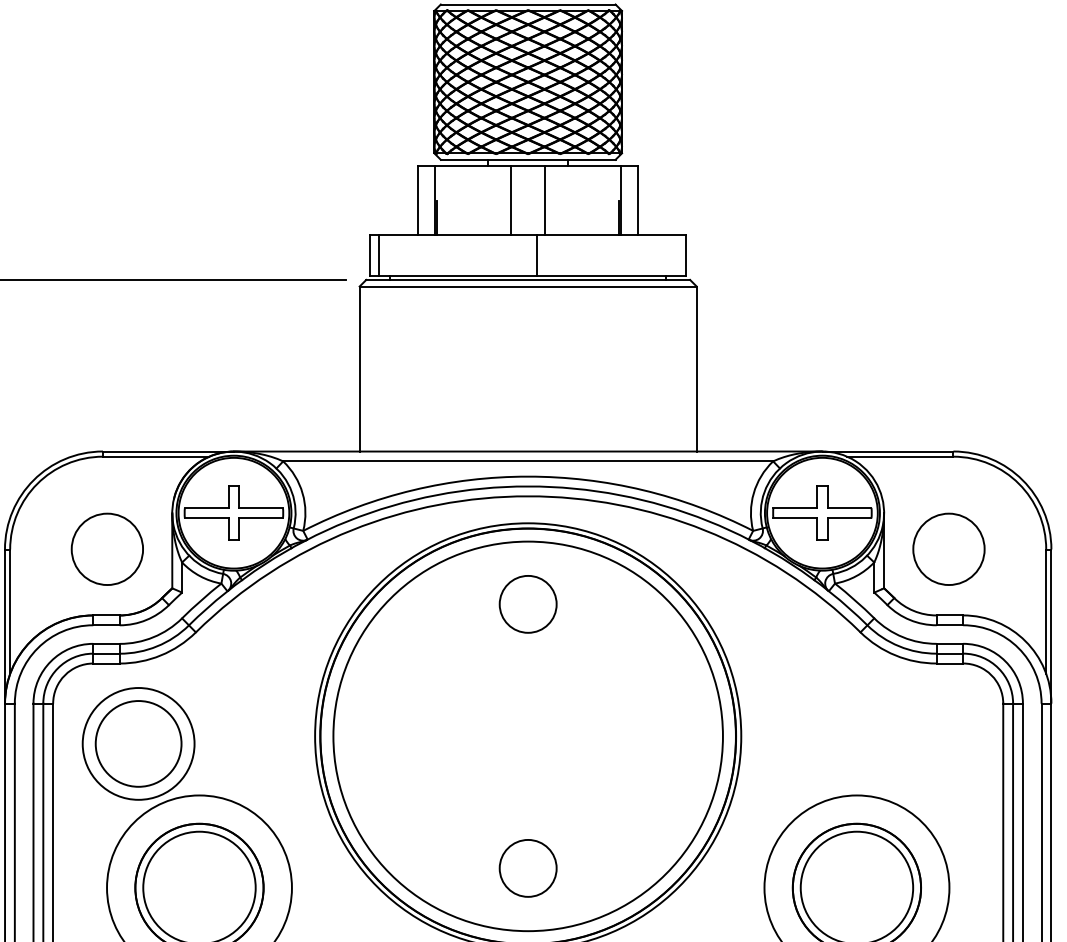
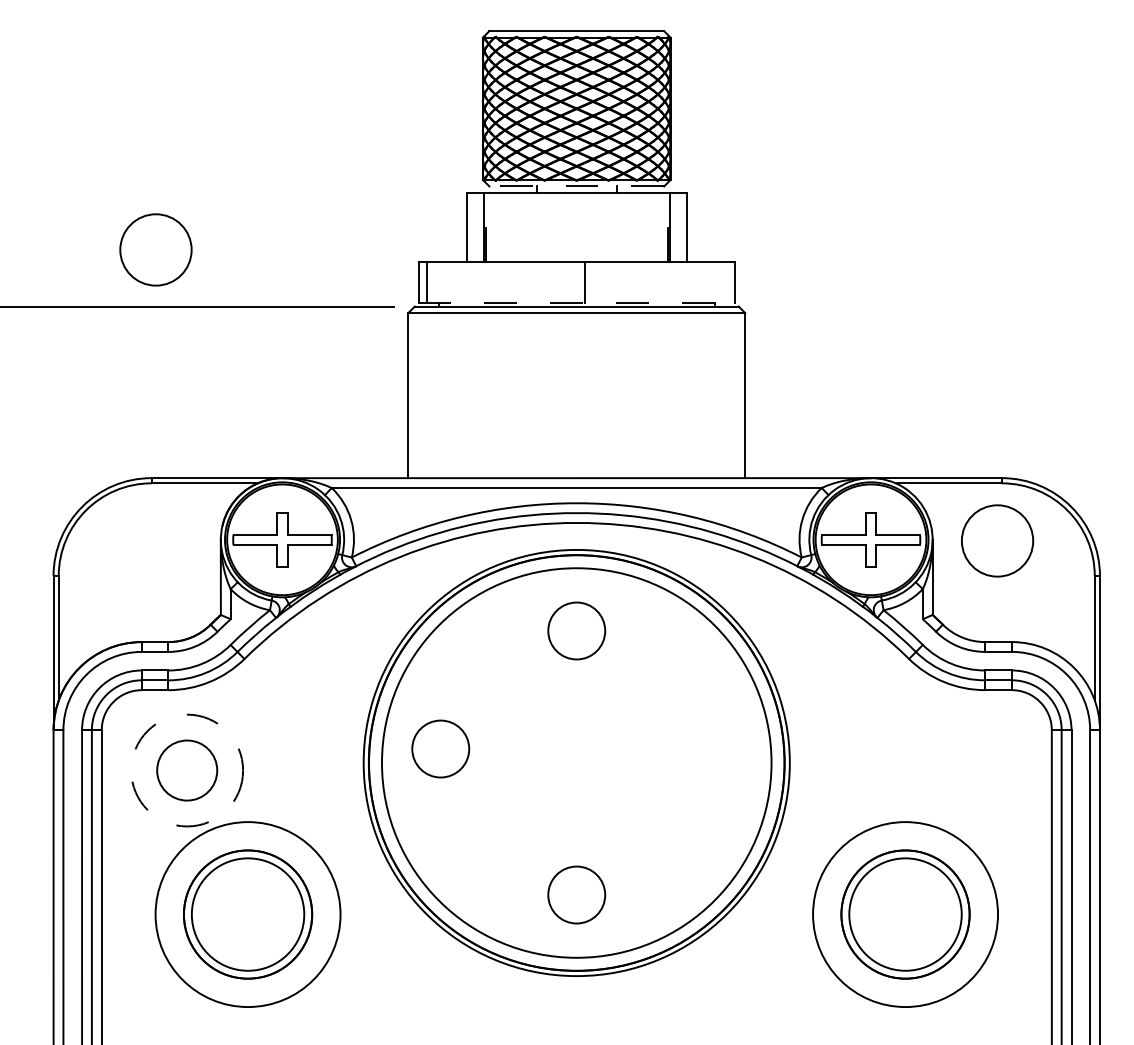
line: (527, 159) -> (576, 186), solid -> dashed
line: (510, 199) -> (559, 226), removed
line: (544, 199) -> (593, 226), removed
line: (528, 275) -> (577, 302), solid -> dashed
circle: (106, 548) -> (155, 249), moved
circle: (948, 548) -> (997, 540), moved
circle: (391, 721) -> (440, 748), added
circle: (138, 743) -> (187, 770), size x0.7
circle: (138, 743) -> (187, 770), solid -> dashed

